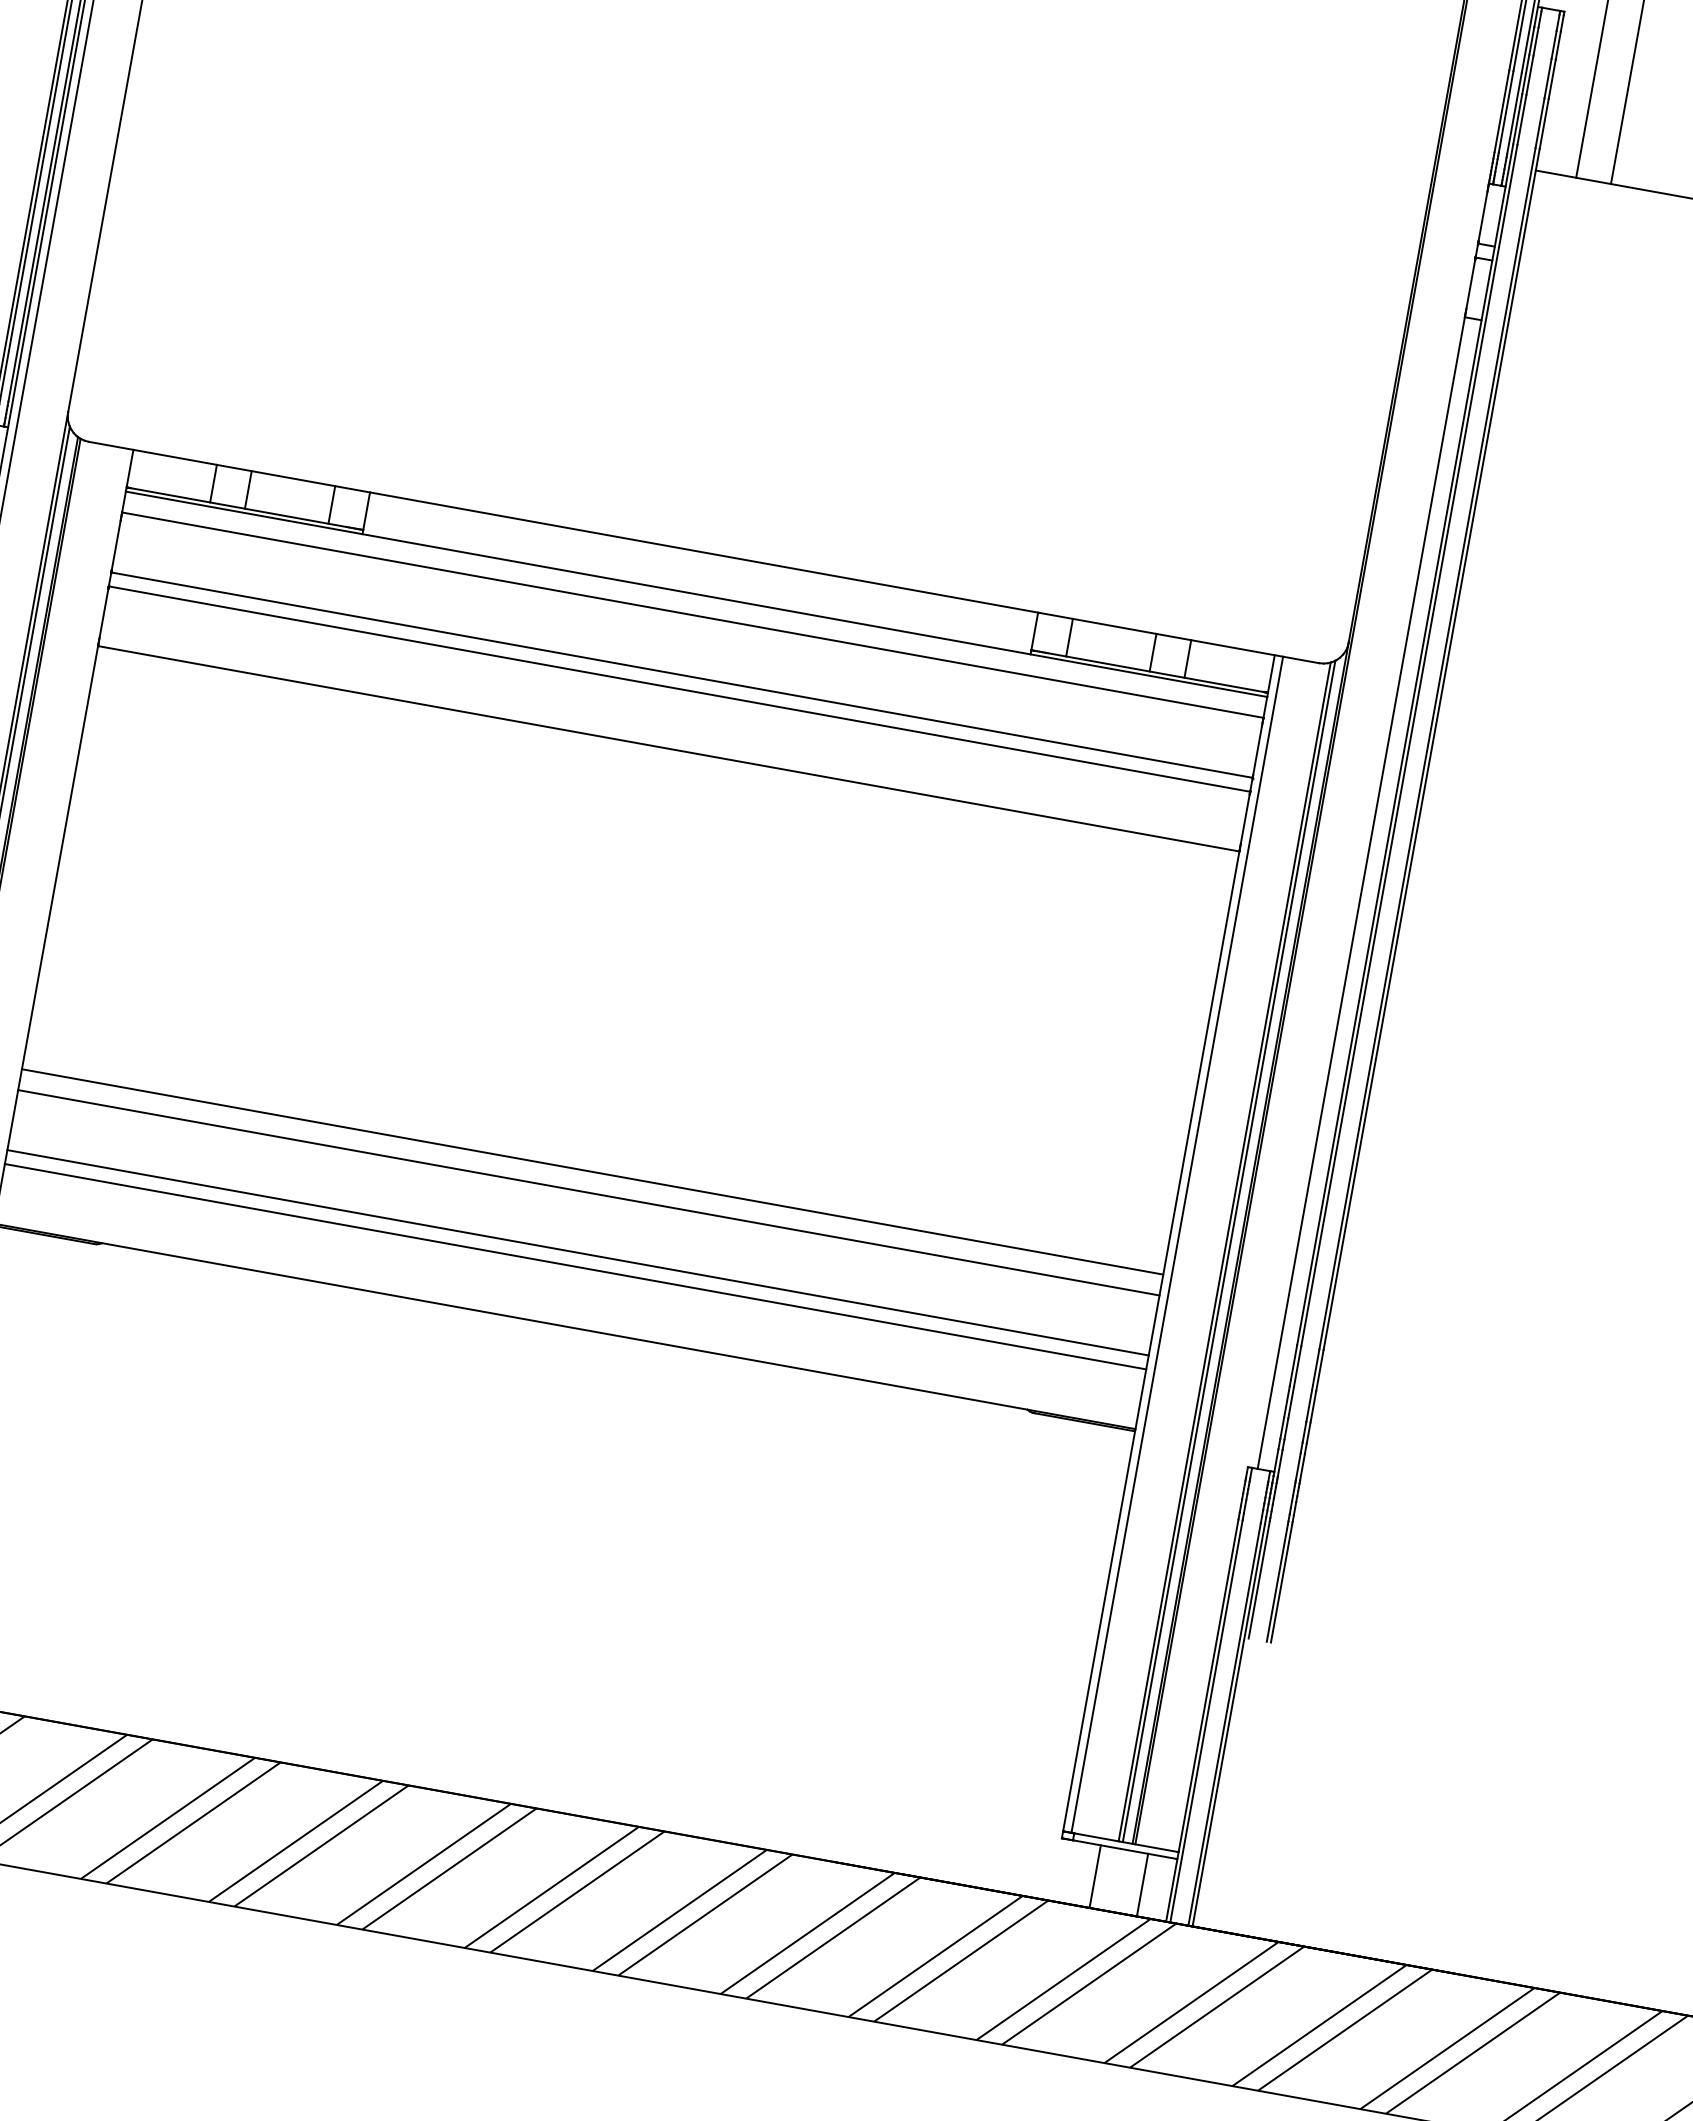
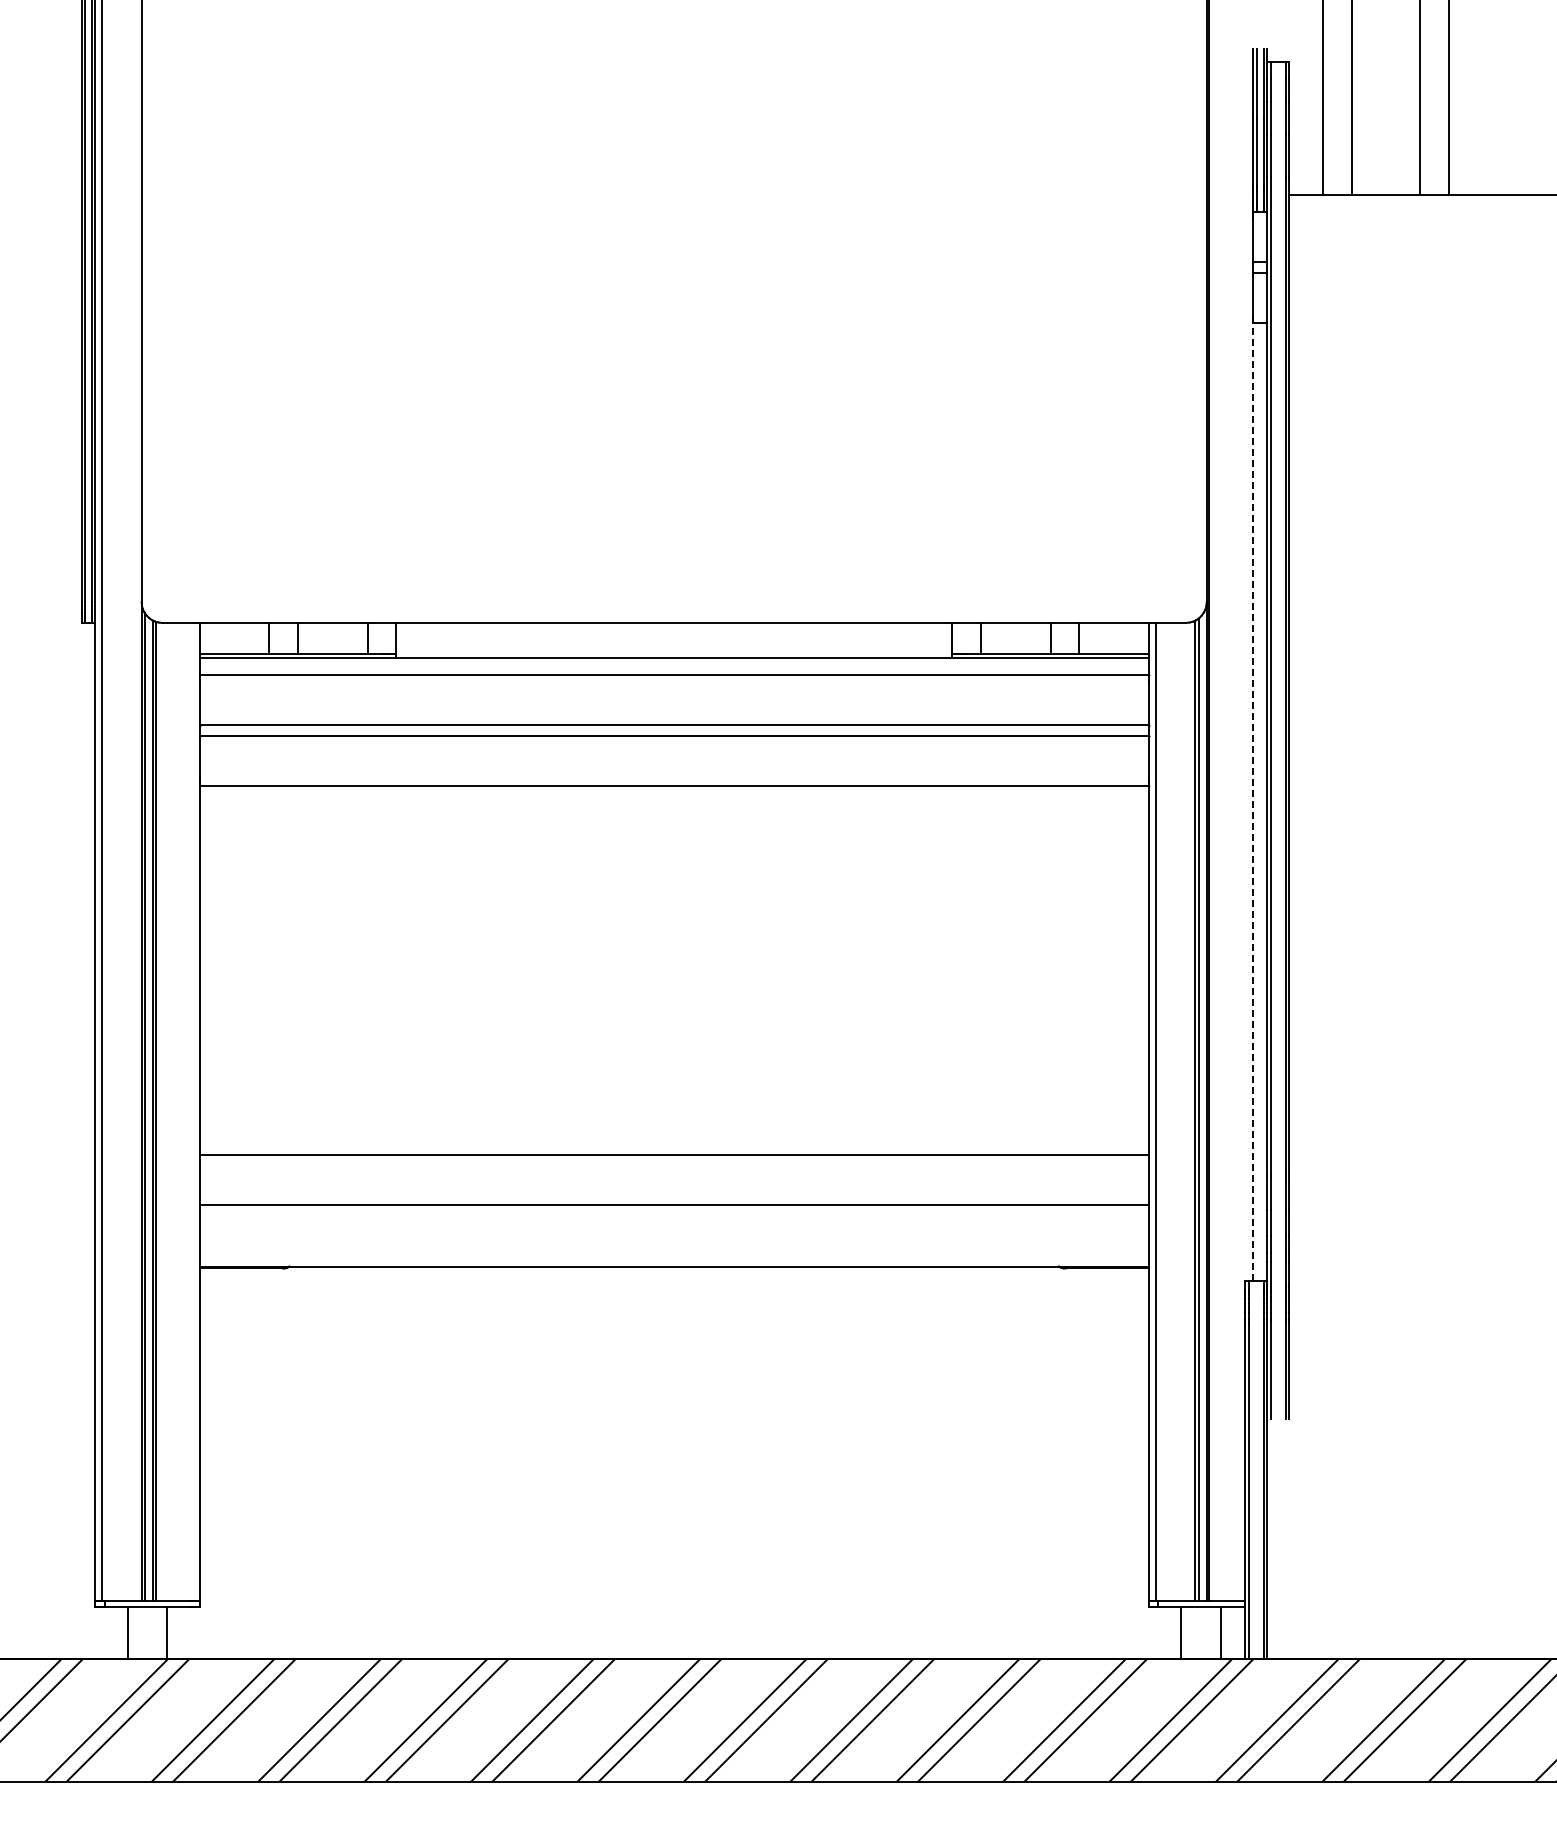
line: (1361, 892) -> (1253, 801), solid -> dashed
line: (591, 1172) -> (673, 1138), removed
line: (574, 1266) -> (673, 1216), removed

